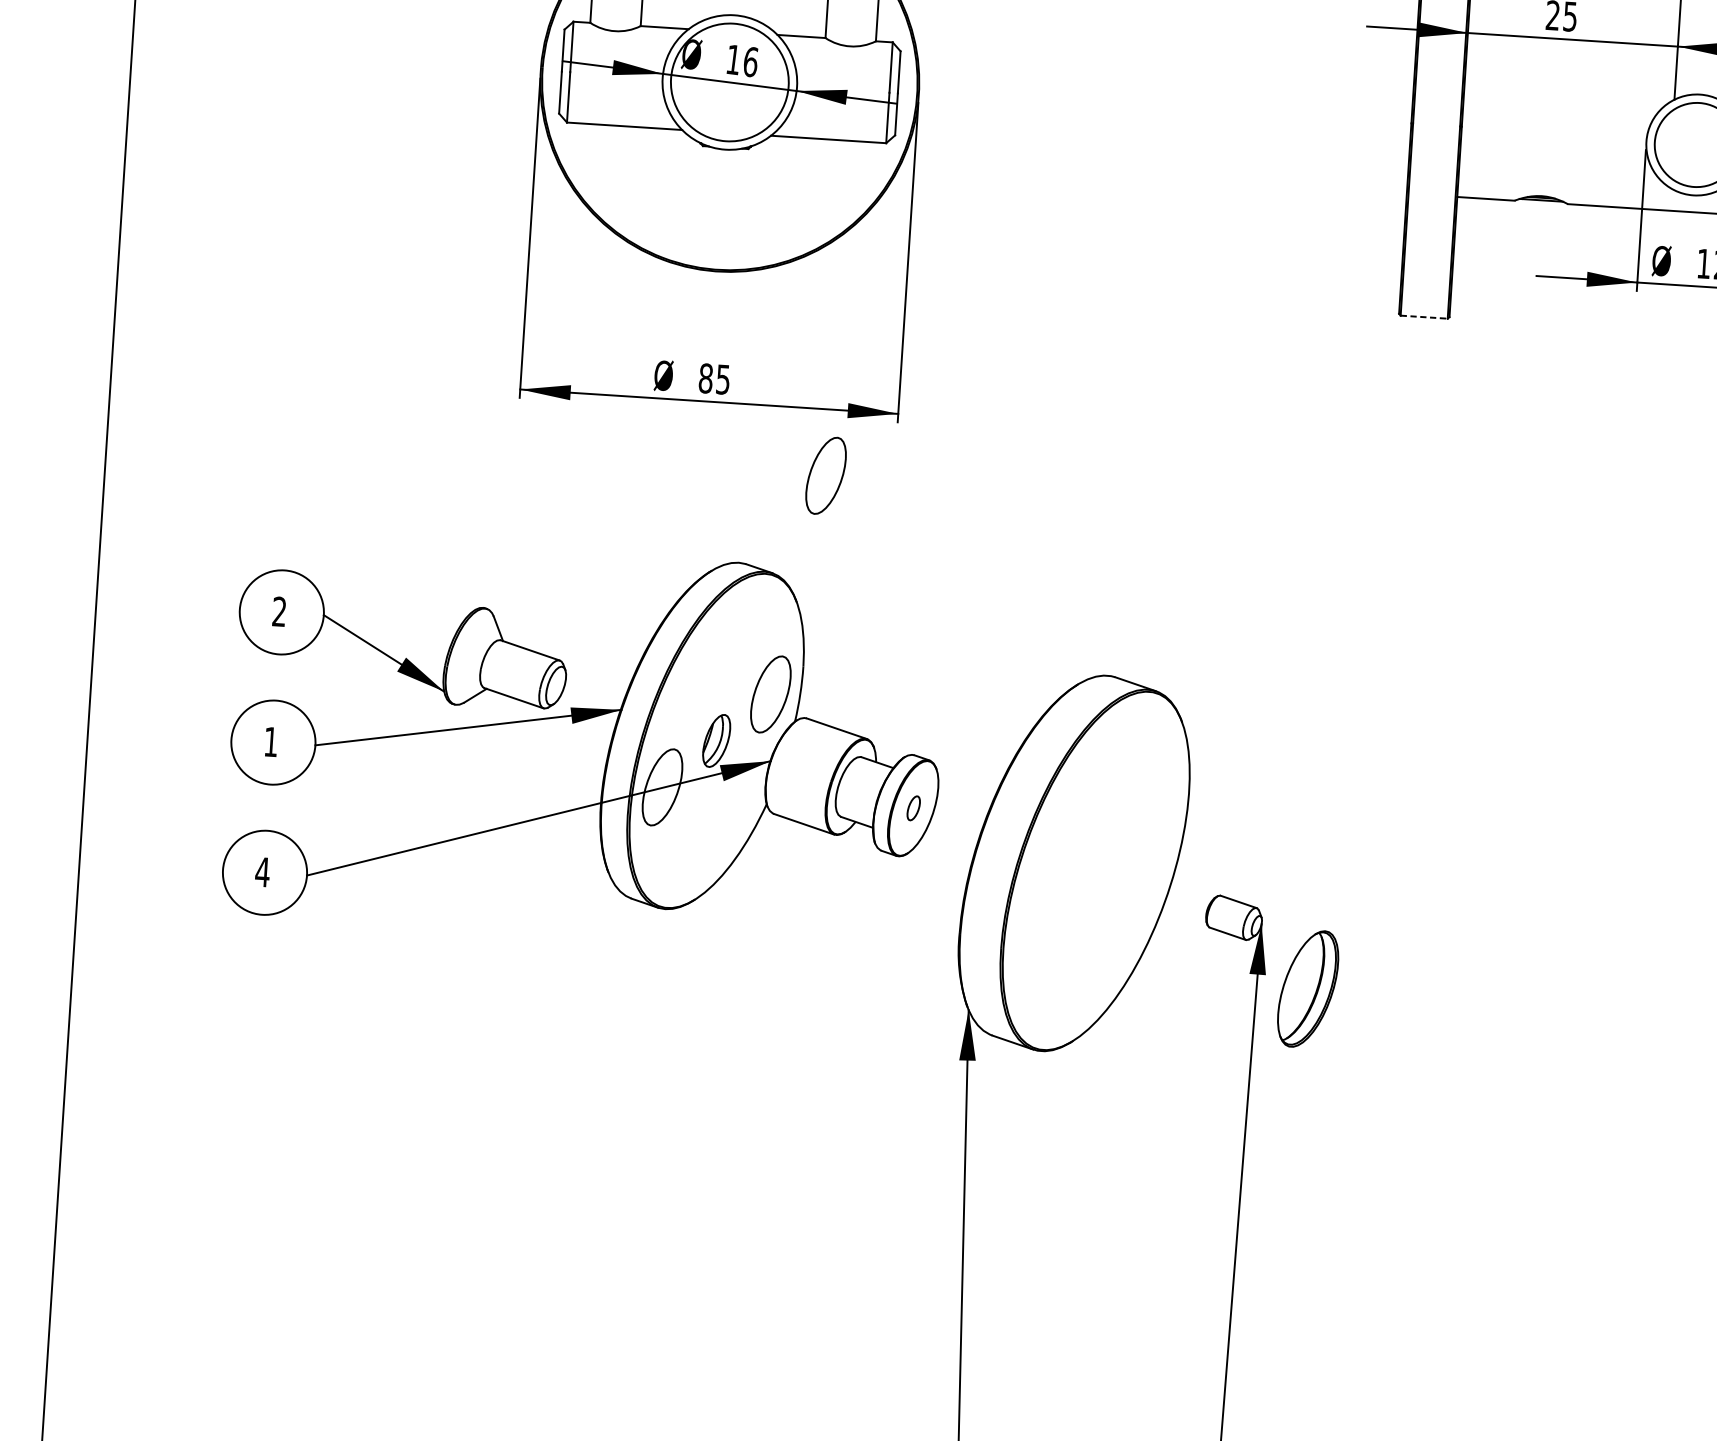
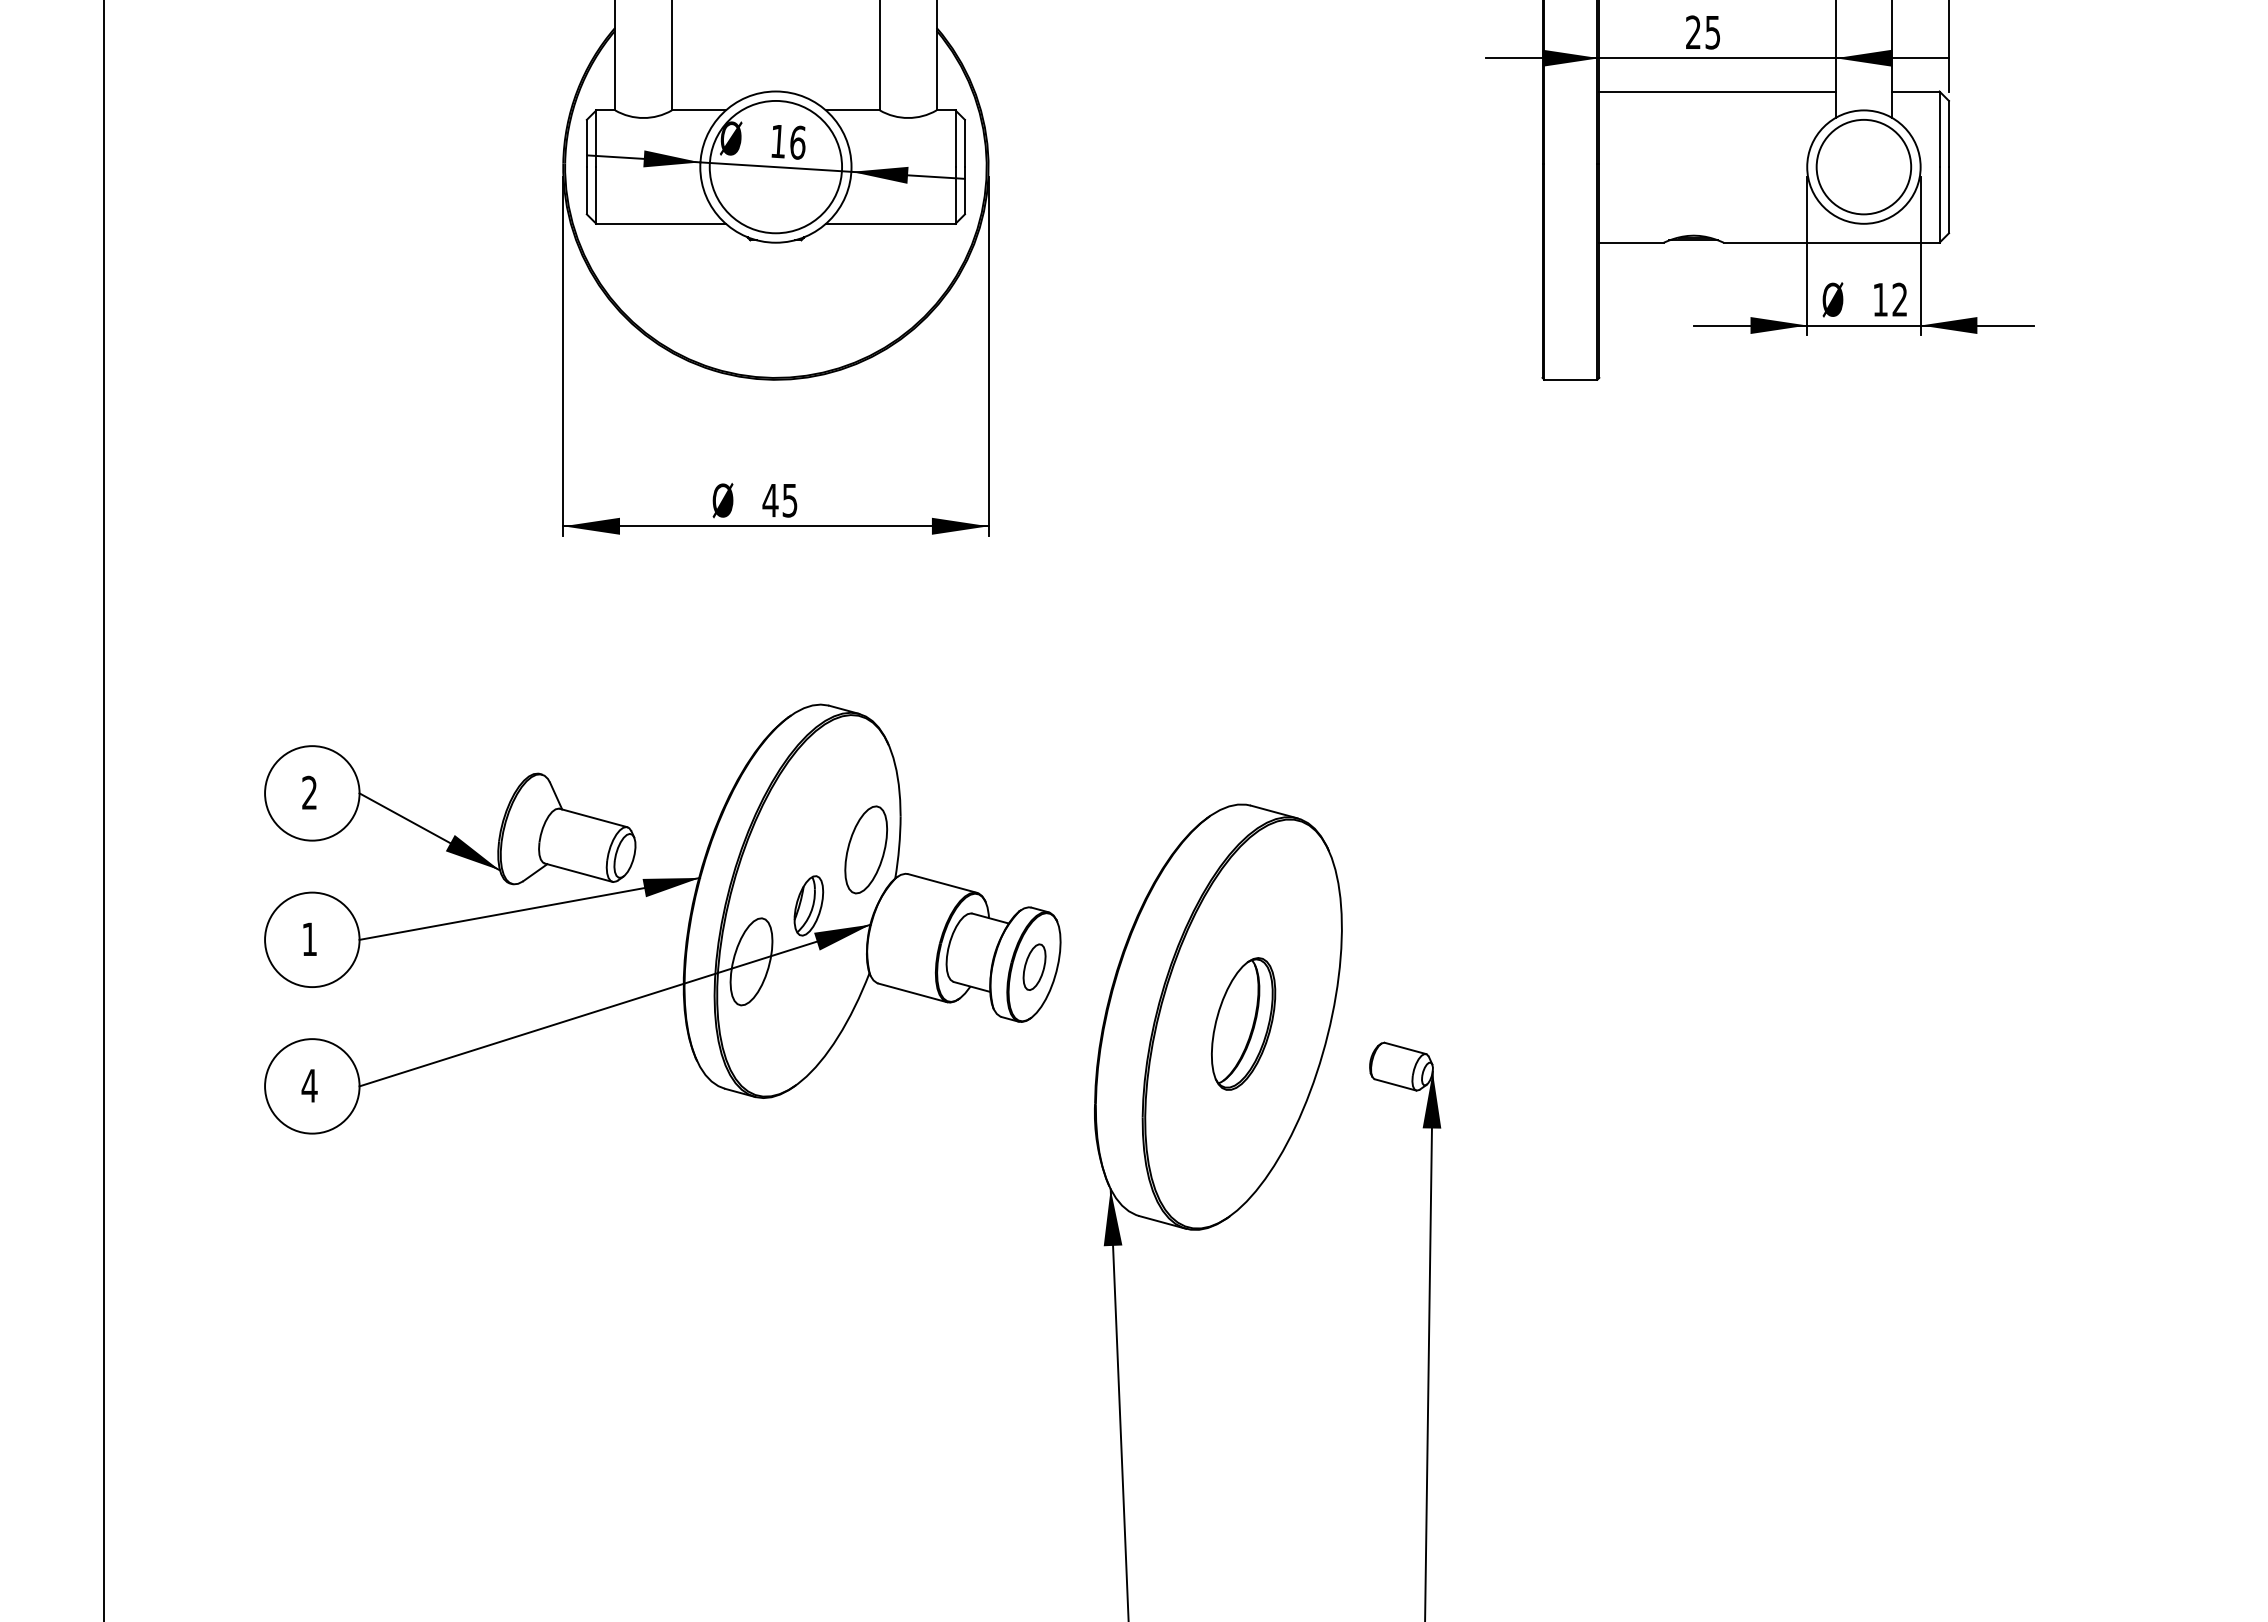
line: (1571, 69) -> (1717, 91), added
line: (1424, 316) -> (1571, 379), dashed -> solid
text: (705, 378) -> (770, 500), 85 -> 45
part: (826, 475) -> (912, 600), removed
part: (913, 807) -> (1034, 966), size x1.67
part: (1308, 988) -> (1243, 1023), moved

